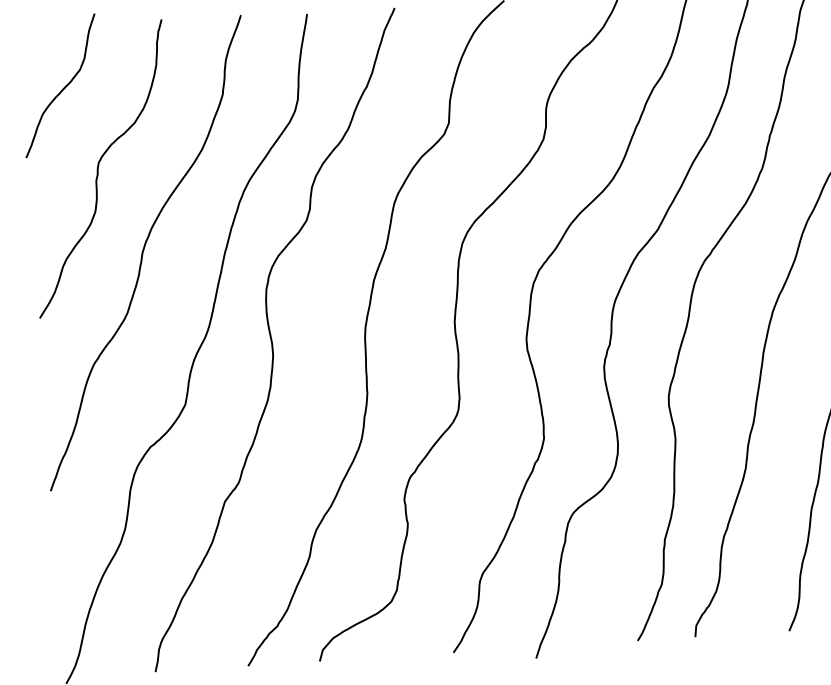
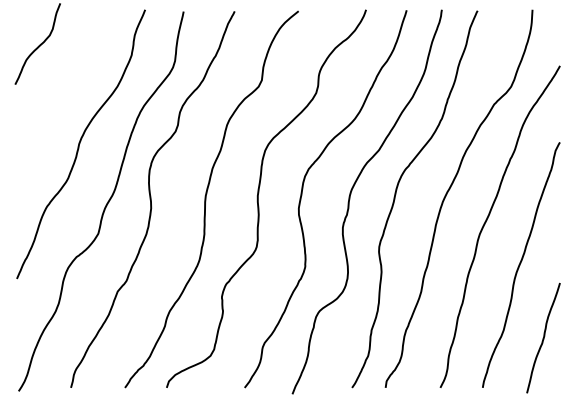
curve: (99, 168) -> (57, 93), removed

